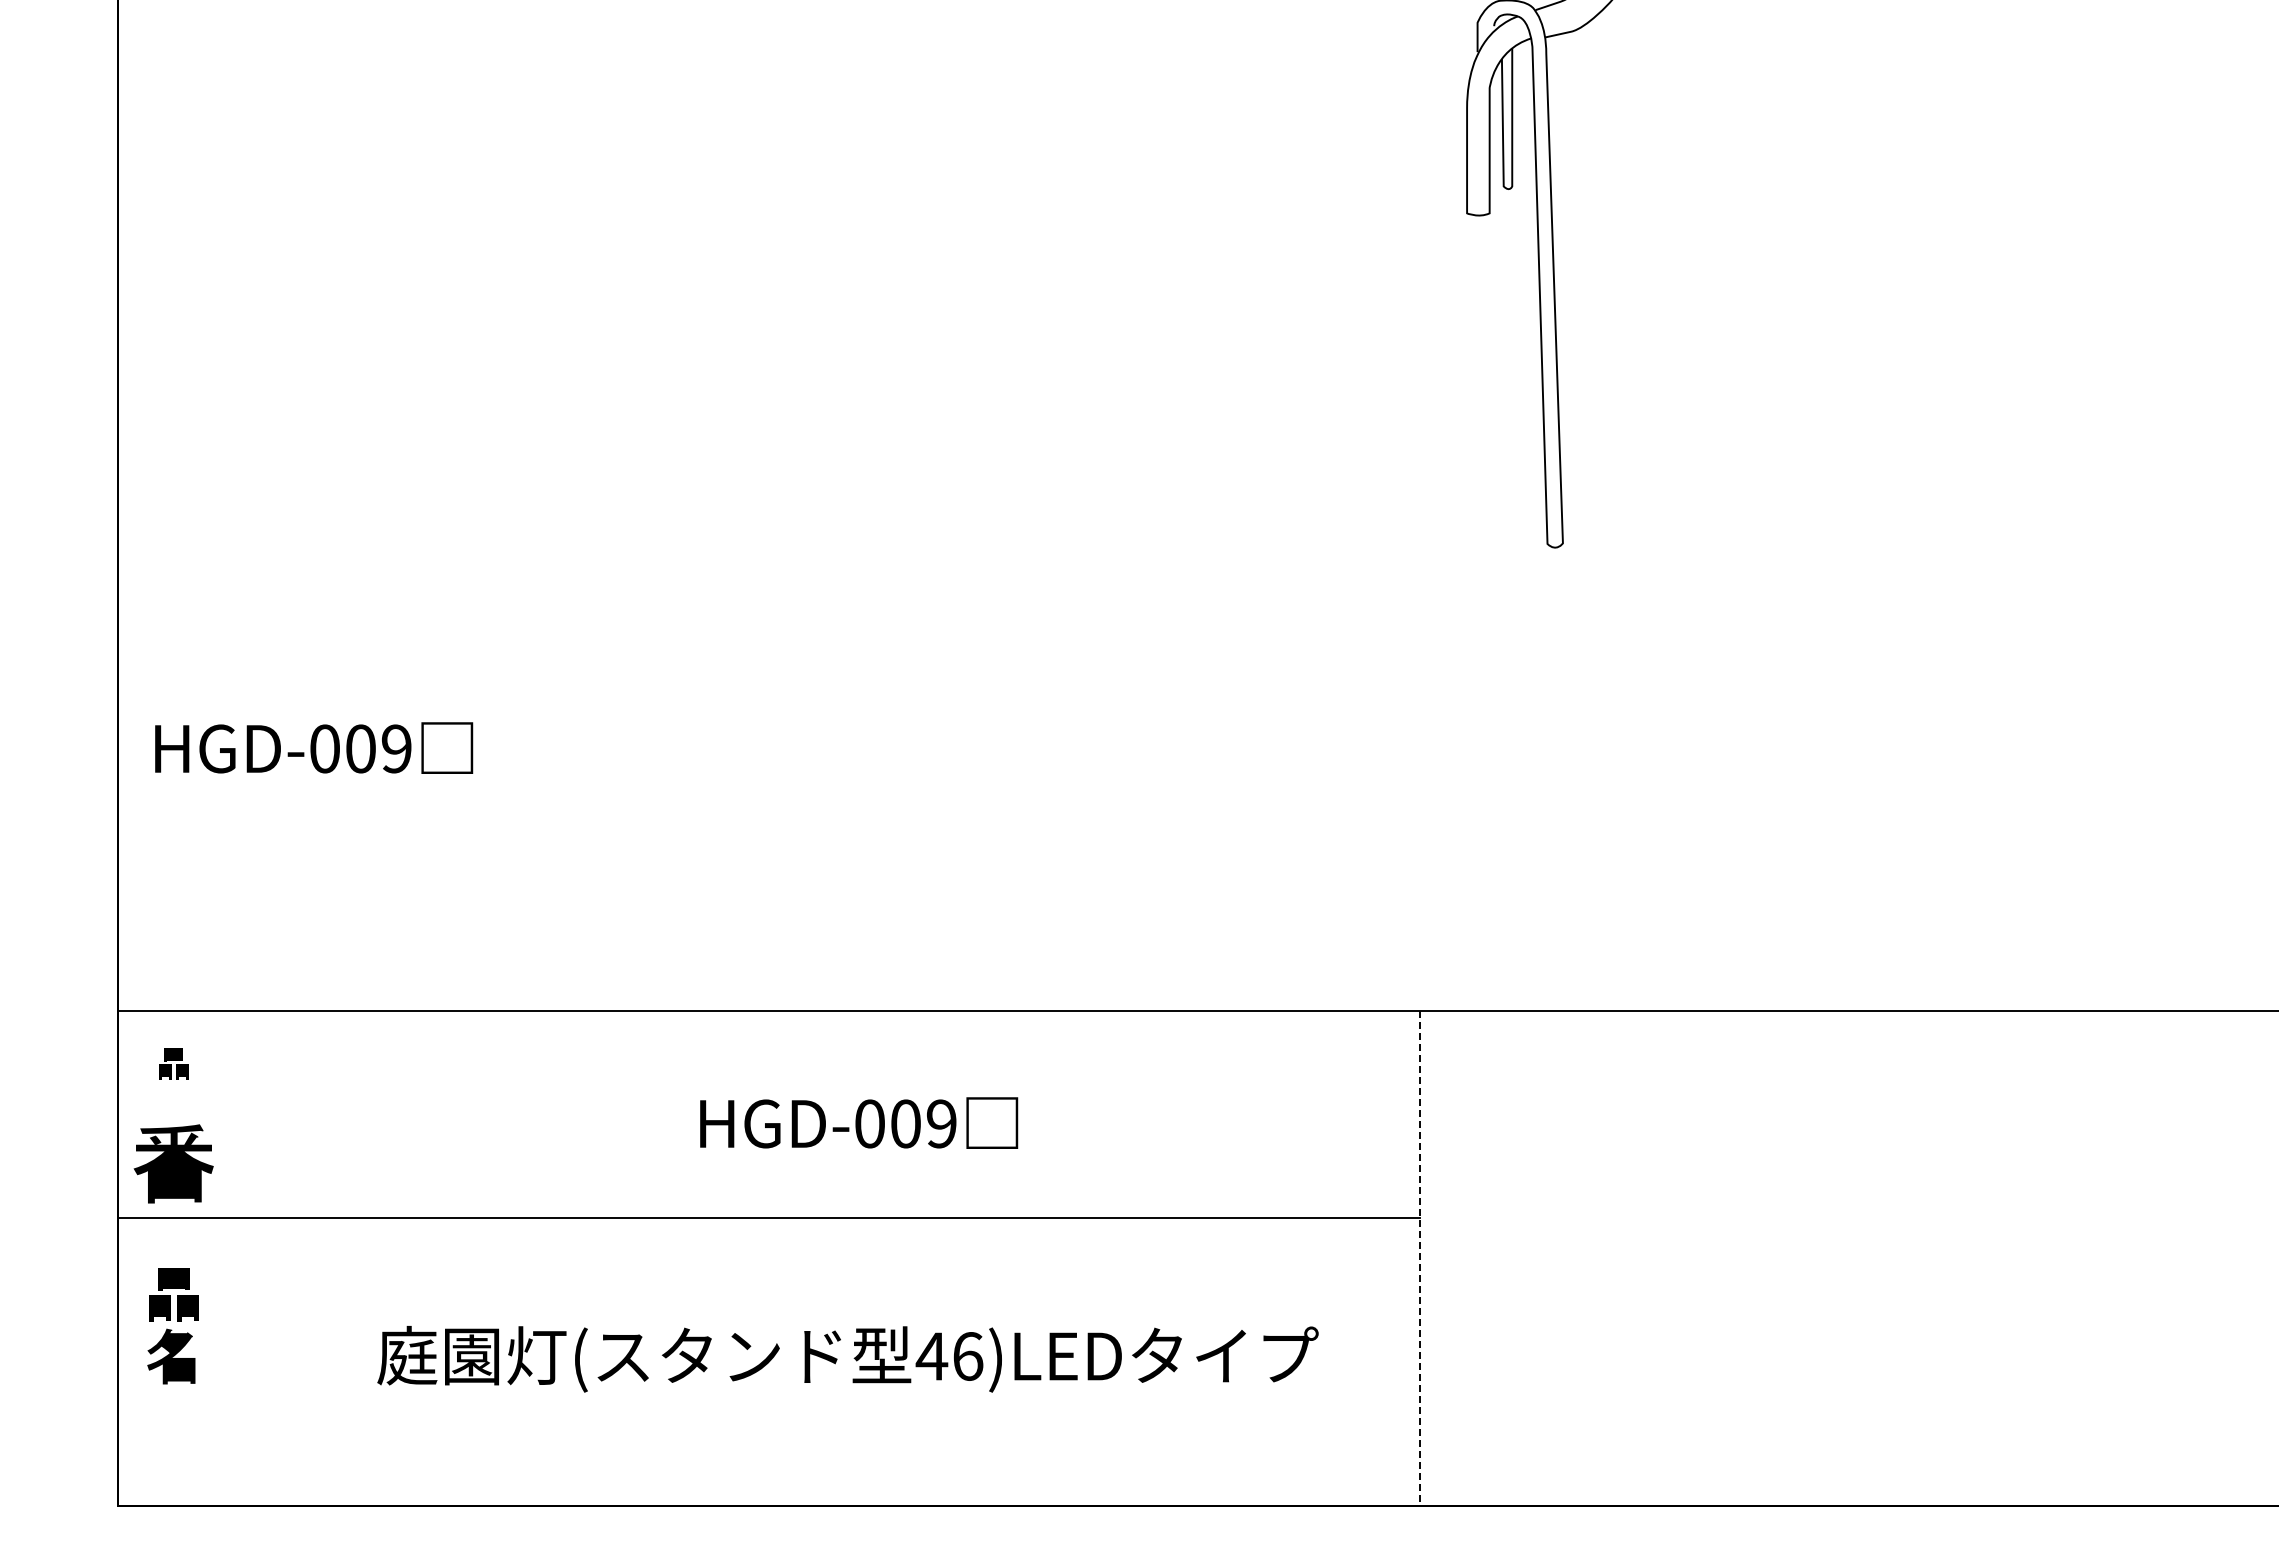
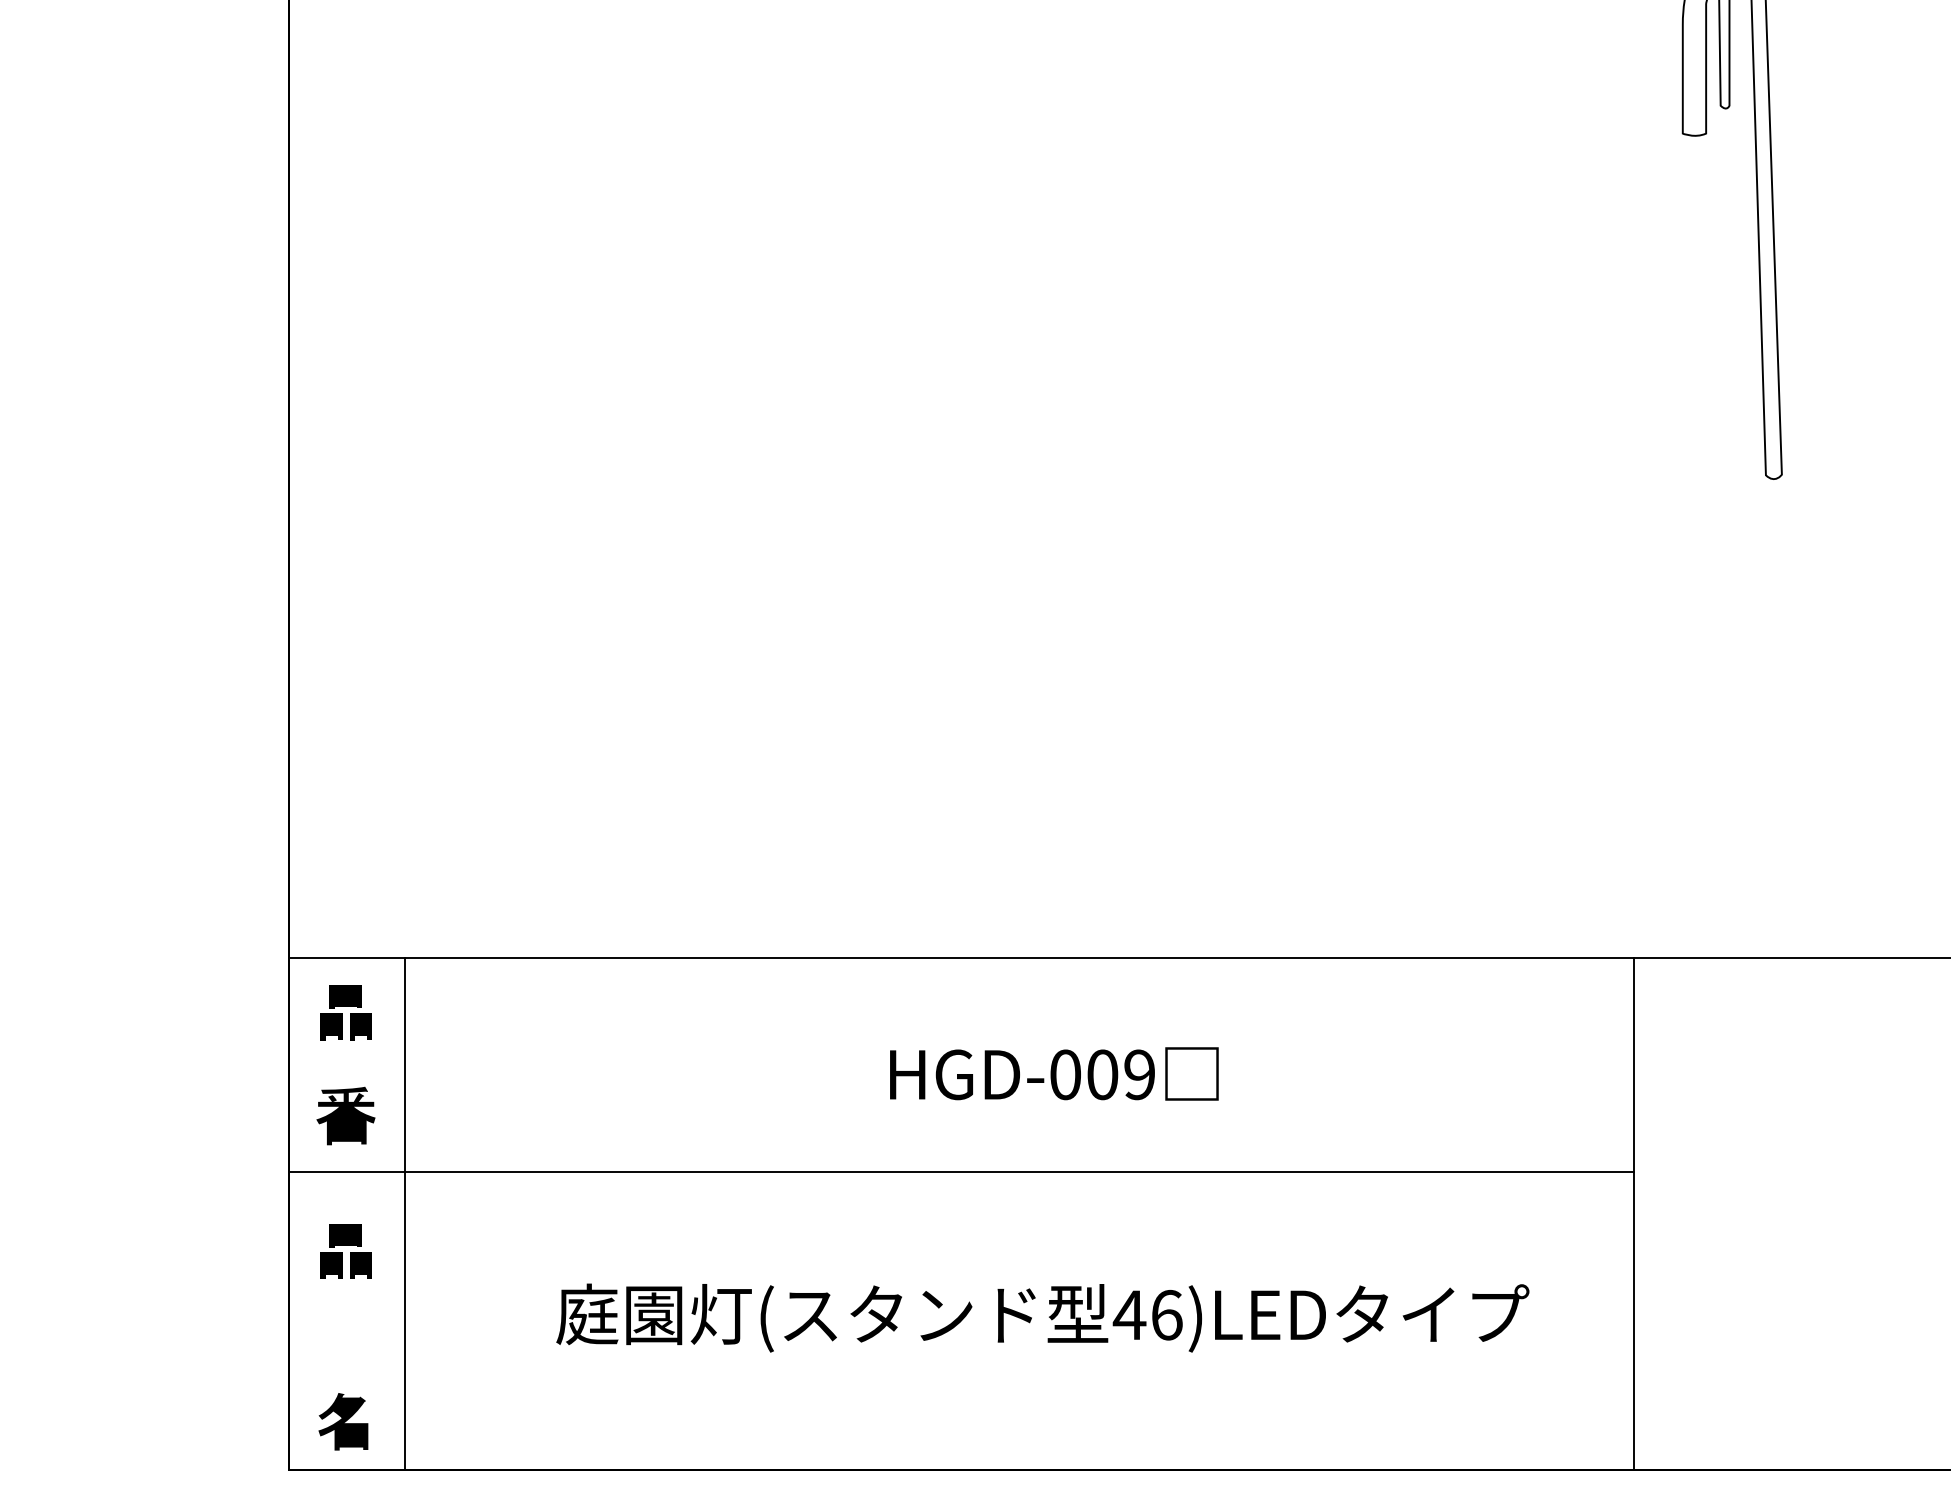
part: (314, 747) -> (491, 685), removed
part: (173, 1063) -> (345, 1012), size x1.67
part: (173, 1163) -> (345, 1115), size x0.71
line: (231, 1258) -> (405, 1213), added
line: (1420, 1259) -> (1634, 1214), dashed -> solid
part: (171, 1356) -> (343, 1421), moved

